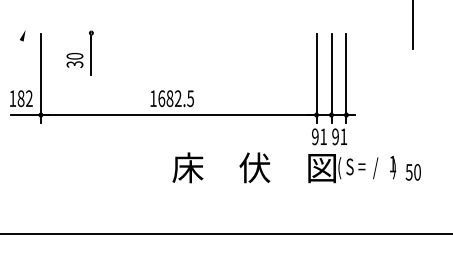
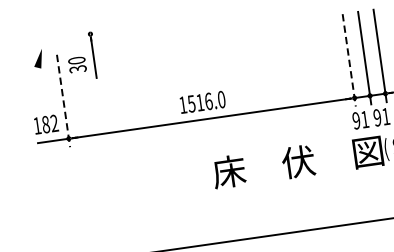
part: (22, 35) -> (38, 58), size x1.6
part: (79, 52) -> (81, 56), moved
line: (40, 78) -> (63, 100), solid -> dashed
line: (316, 78) -> (349, 60), solid -> dashed
text: (176, 98) -> (206, 101), 1682.5 -> 1516.0

